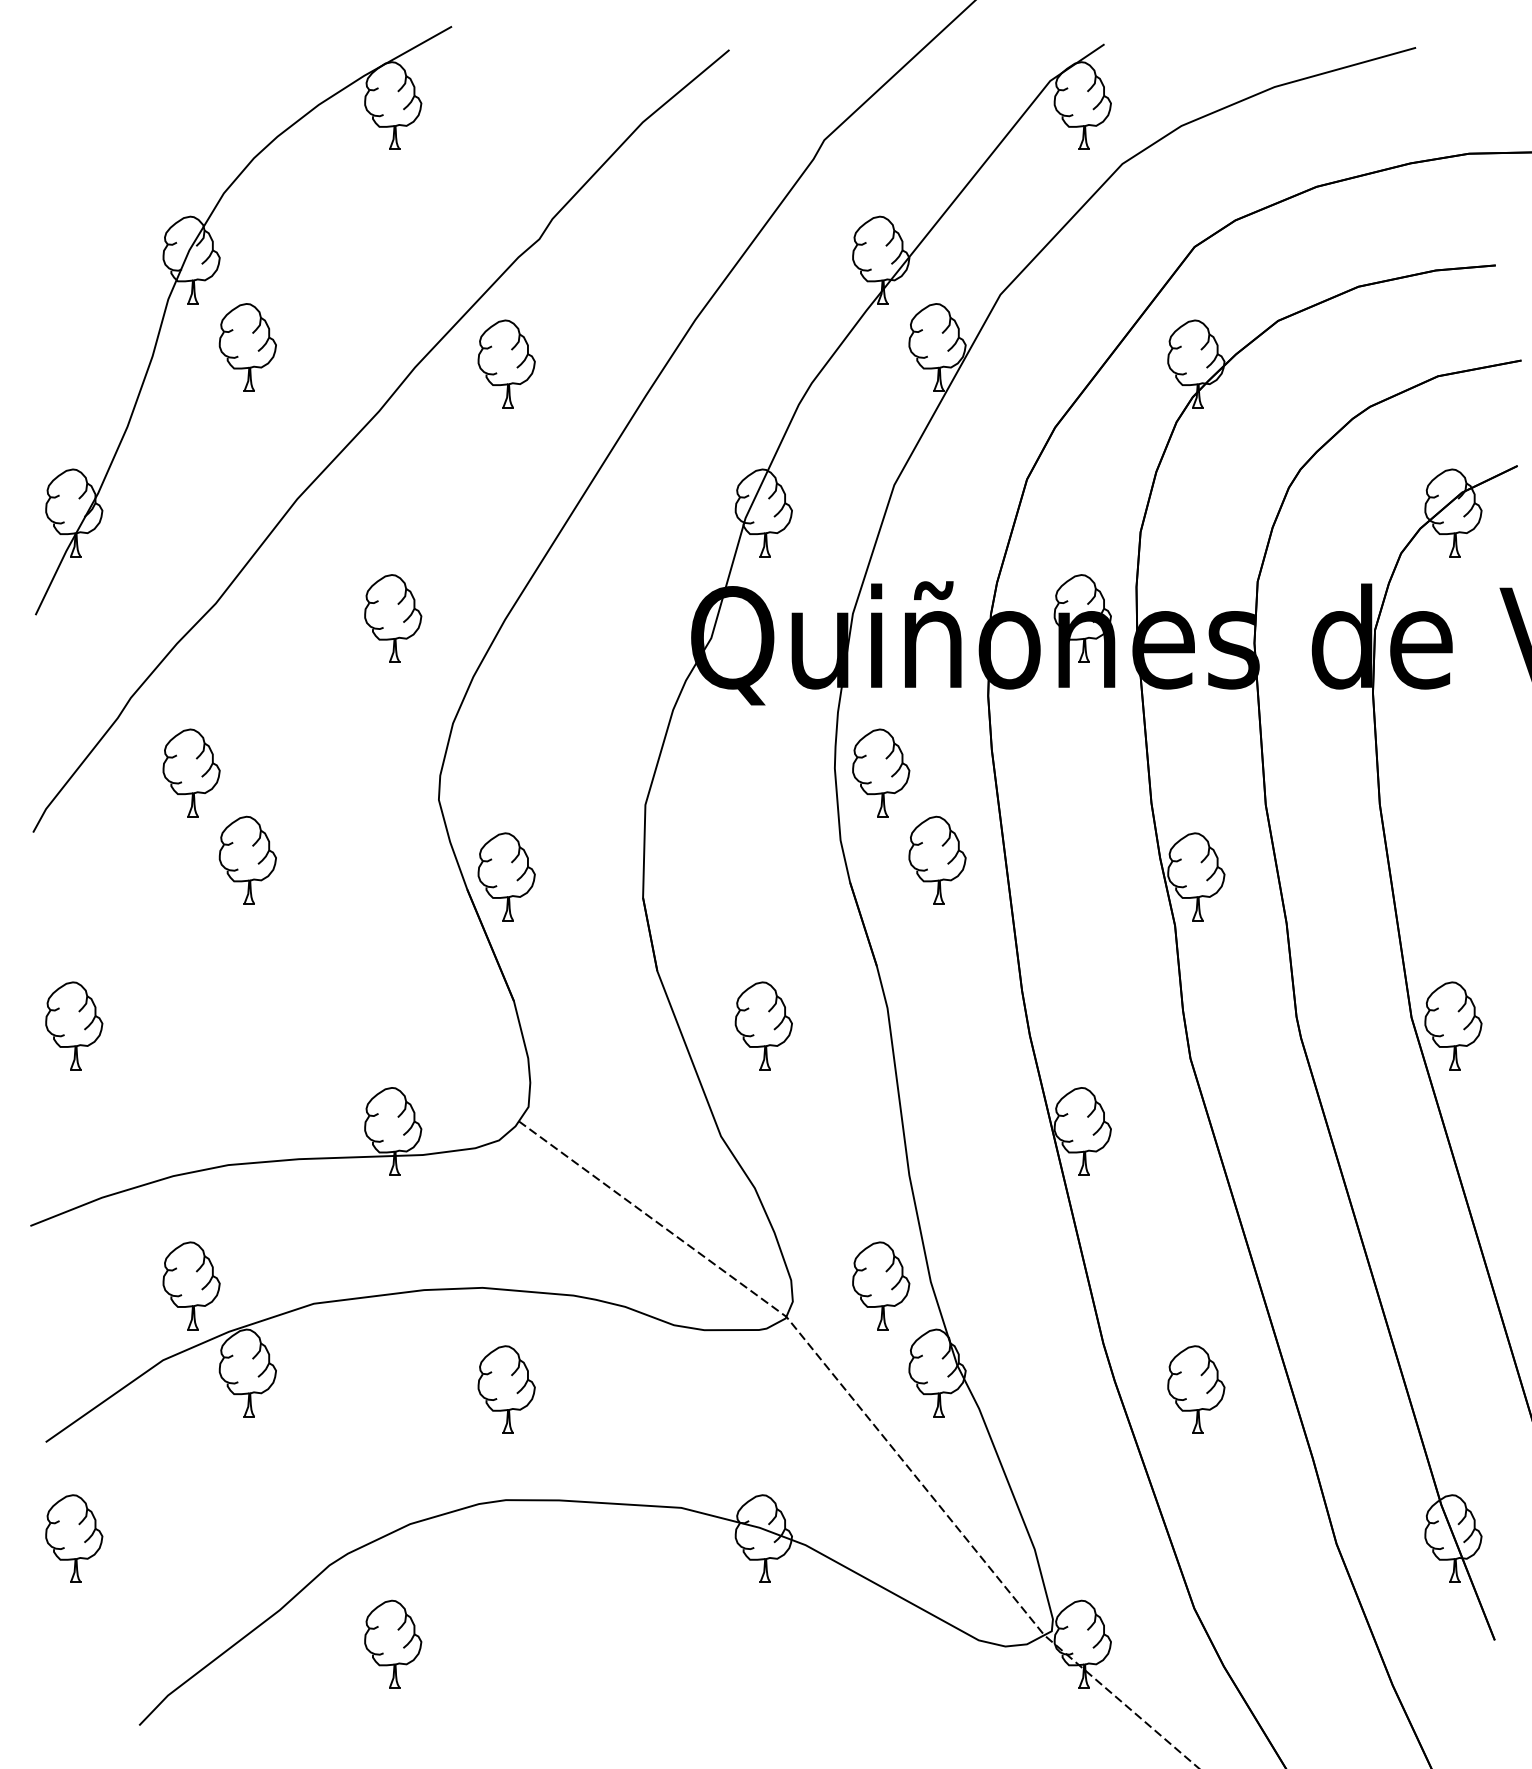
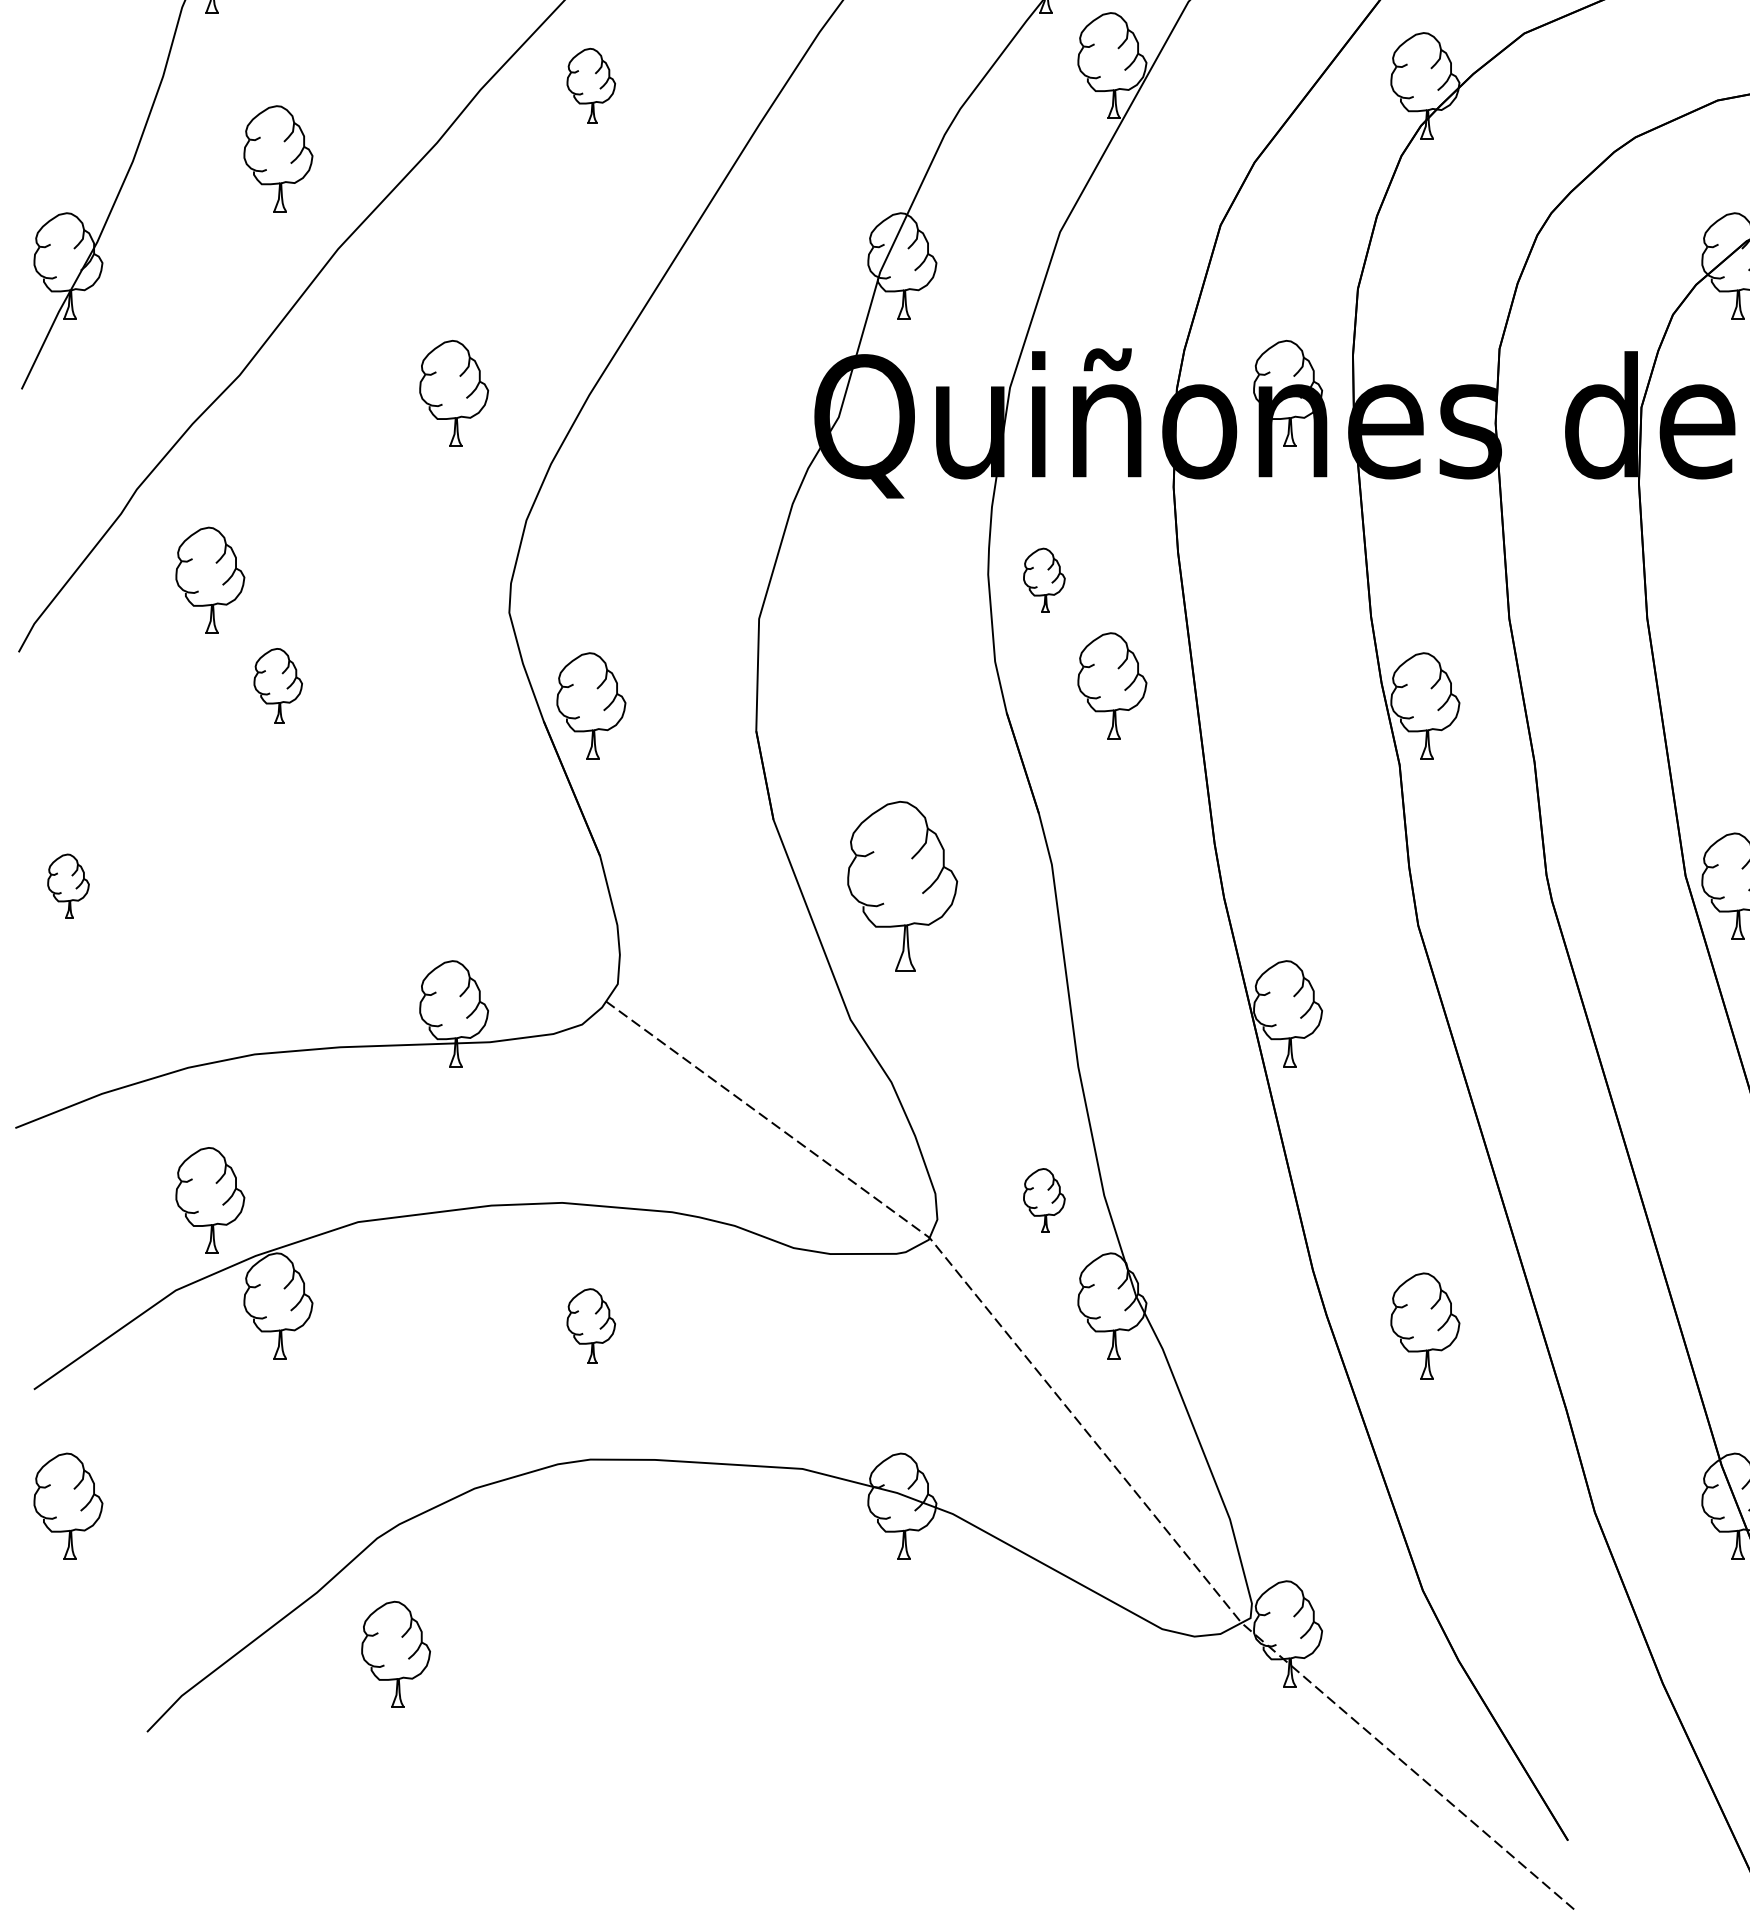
part: (247, 347) -> (277, 158), moved
part: (506, 363) -> (591, 85), size x0.7
part: (881, 772) -> (1044, 579), size x0.6
part: (247, 859) -> (277, 684), size x0.7
part: (74, 1025) -> (68, 885), size x0.6
part: (763, 1025) -> (901, 885), size x1.6
part: (881, 1285) -> (1044, 1200), size x0.6
part: (506, 1389) -> (591, 1325), size x0.7
part: (393, 1643) -> (396, 1653), moved

